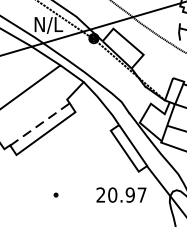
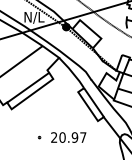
line: (40, 124) -> (28, 87), dashed -> solid
text: (121, 194) -> (68, 137), moved

